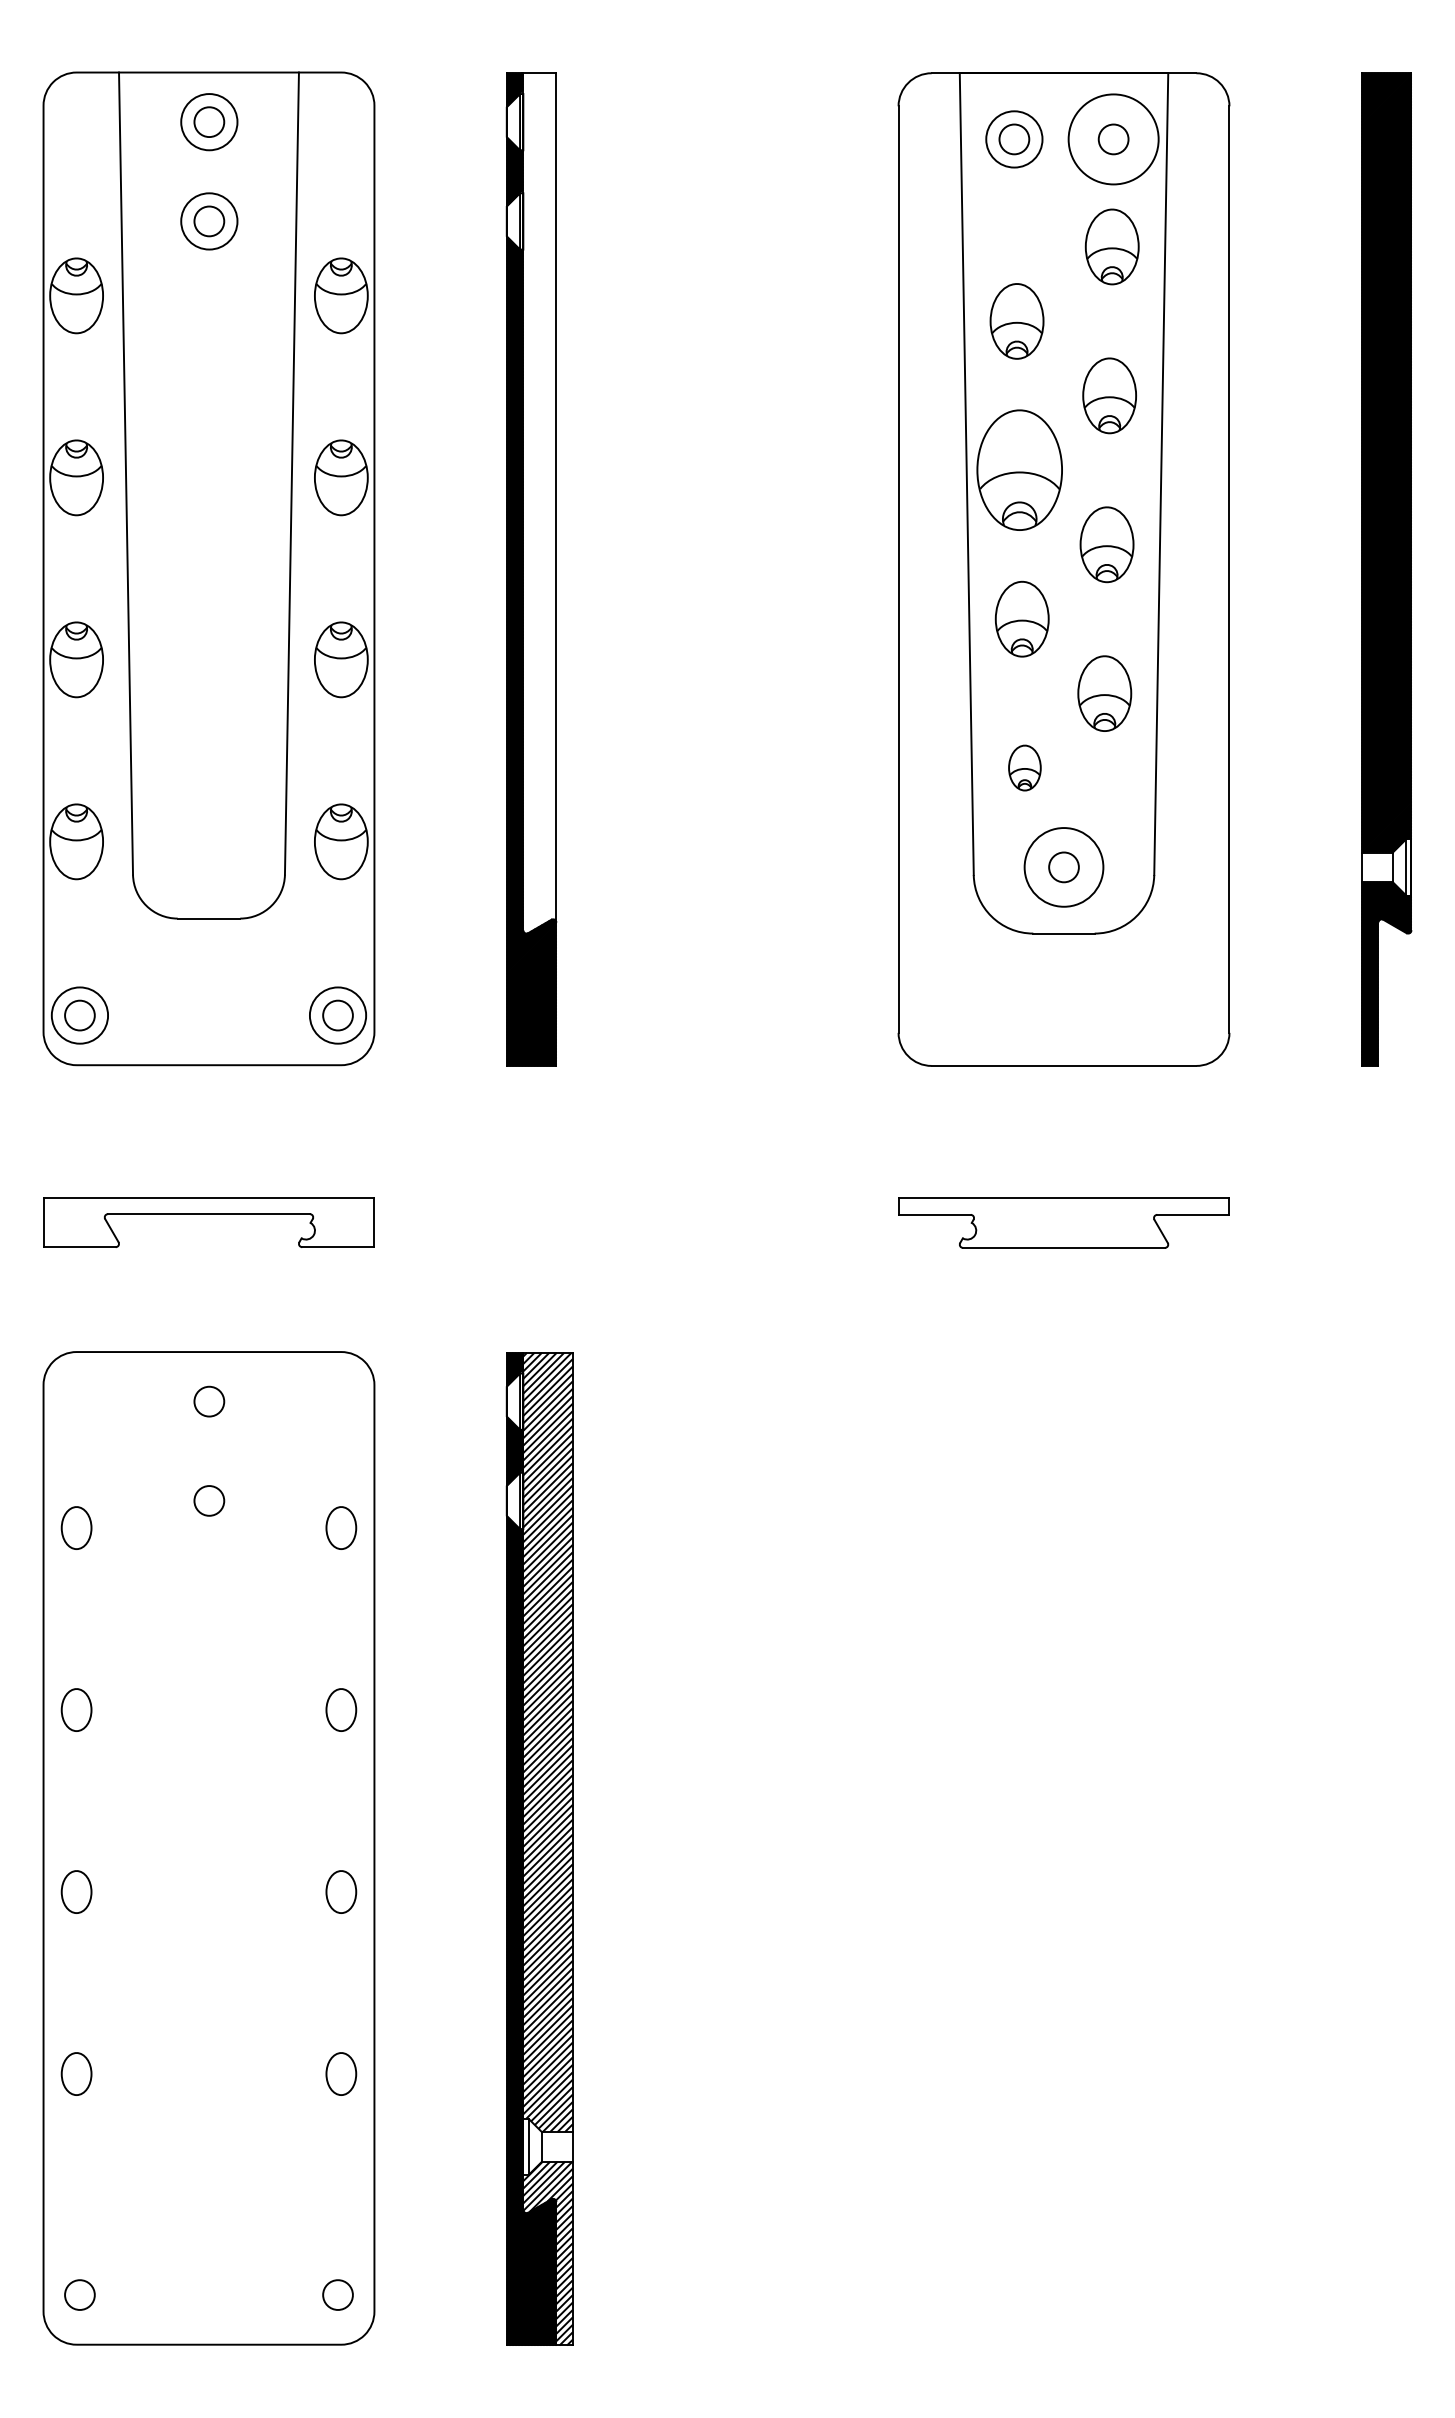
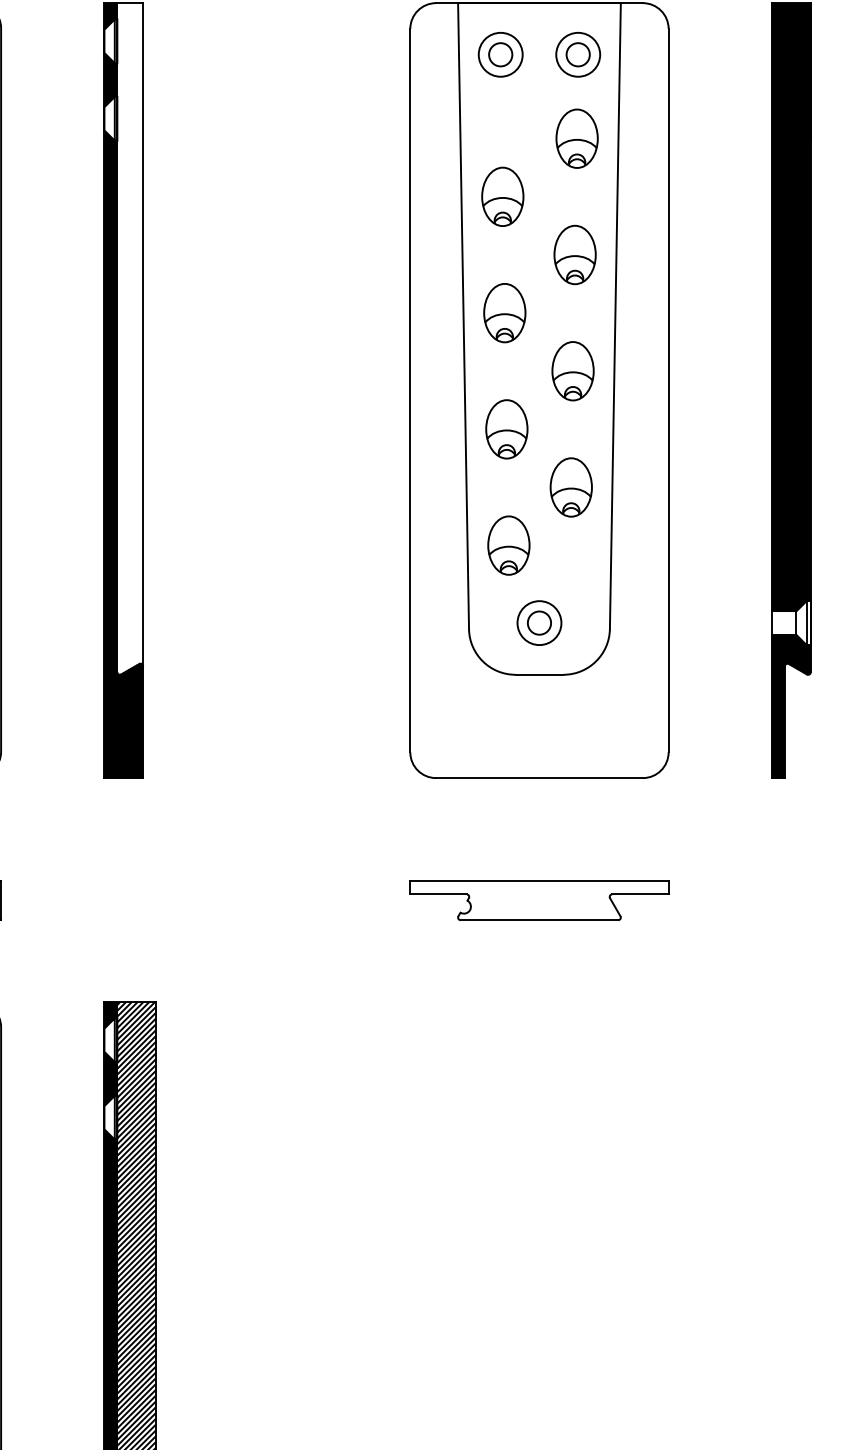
circle: (1113, 139) -> (578, 54), size x0.62
part: (1019, 470) -> (504, 313), size x0.62
part: (1024, 767) -> (508, 545), size x1.67
circle: (1063, 867) -> (539, 623), size x0.71

